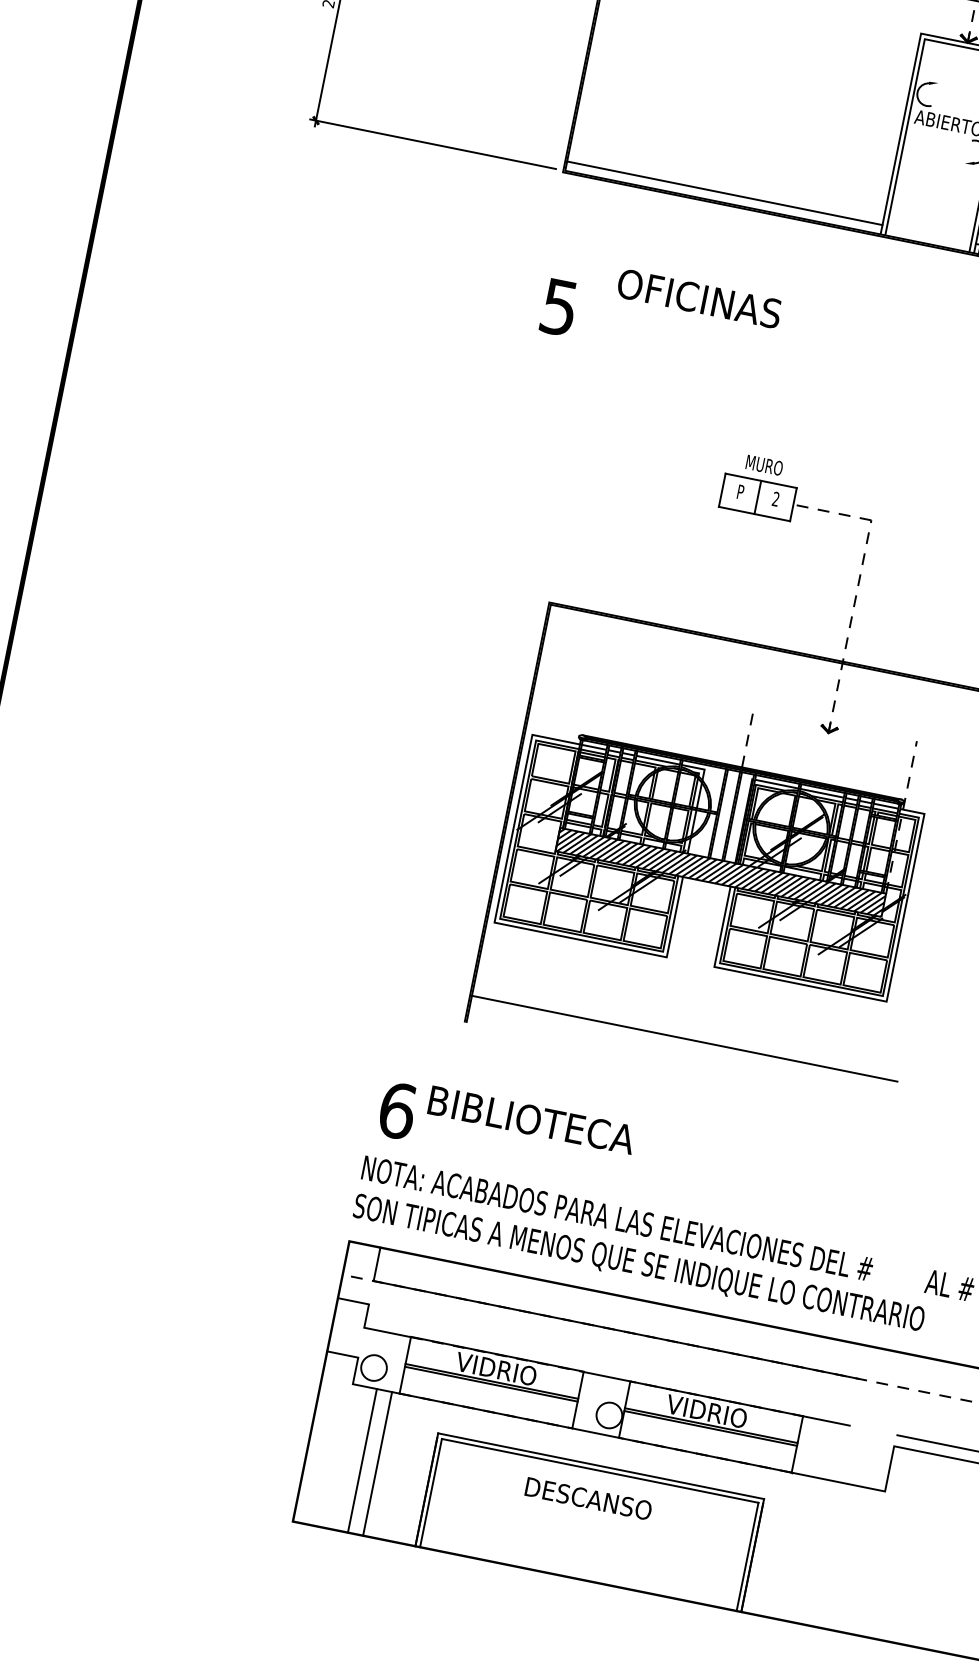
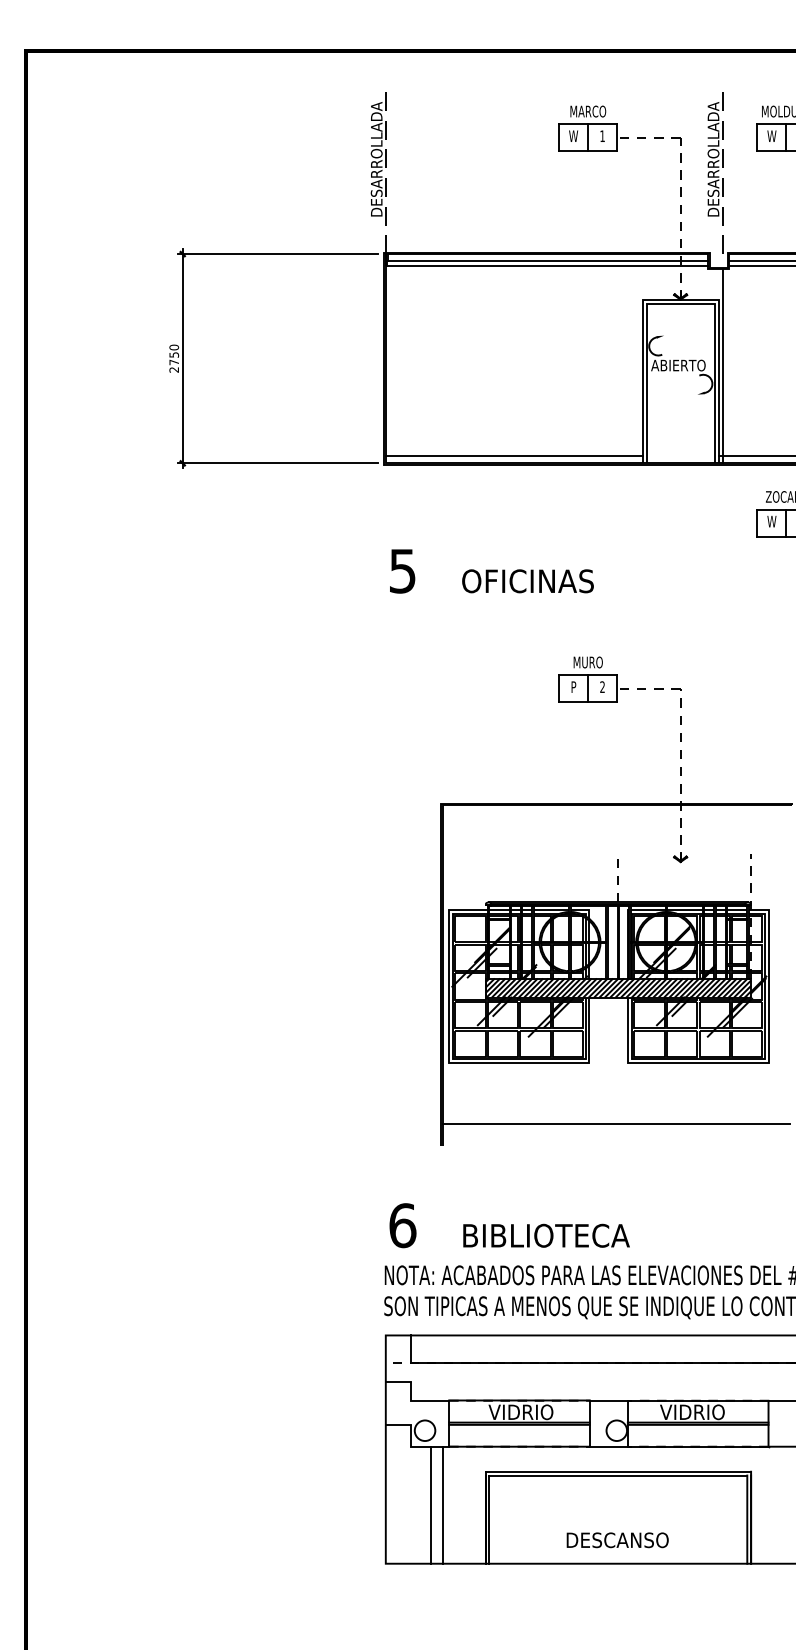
text: (698, 298) -> (527, 581), moved
text: (531, 1119) -> (546, 1235), moved
text: (588, 1499) -> (617, 1540), moved

